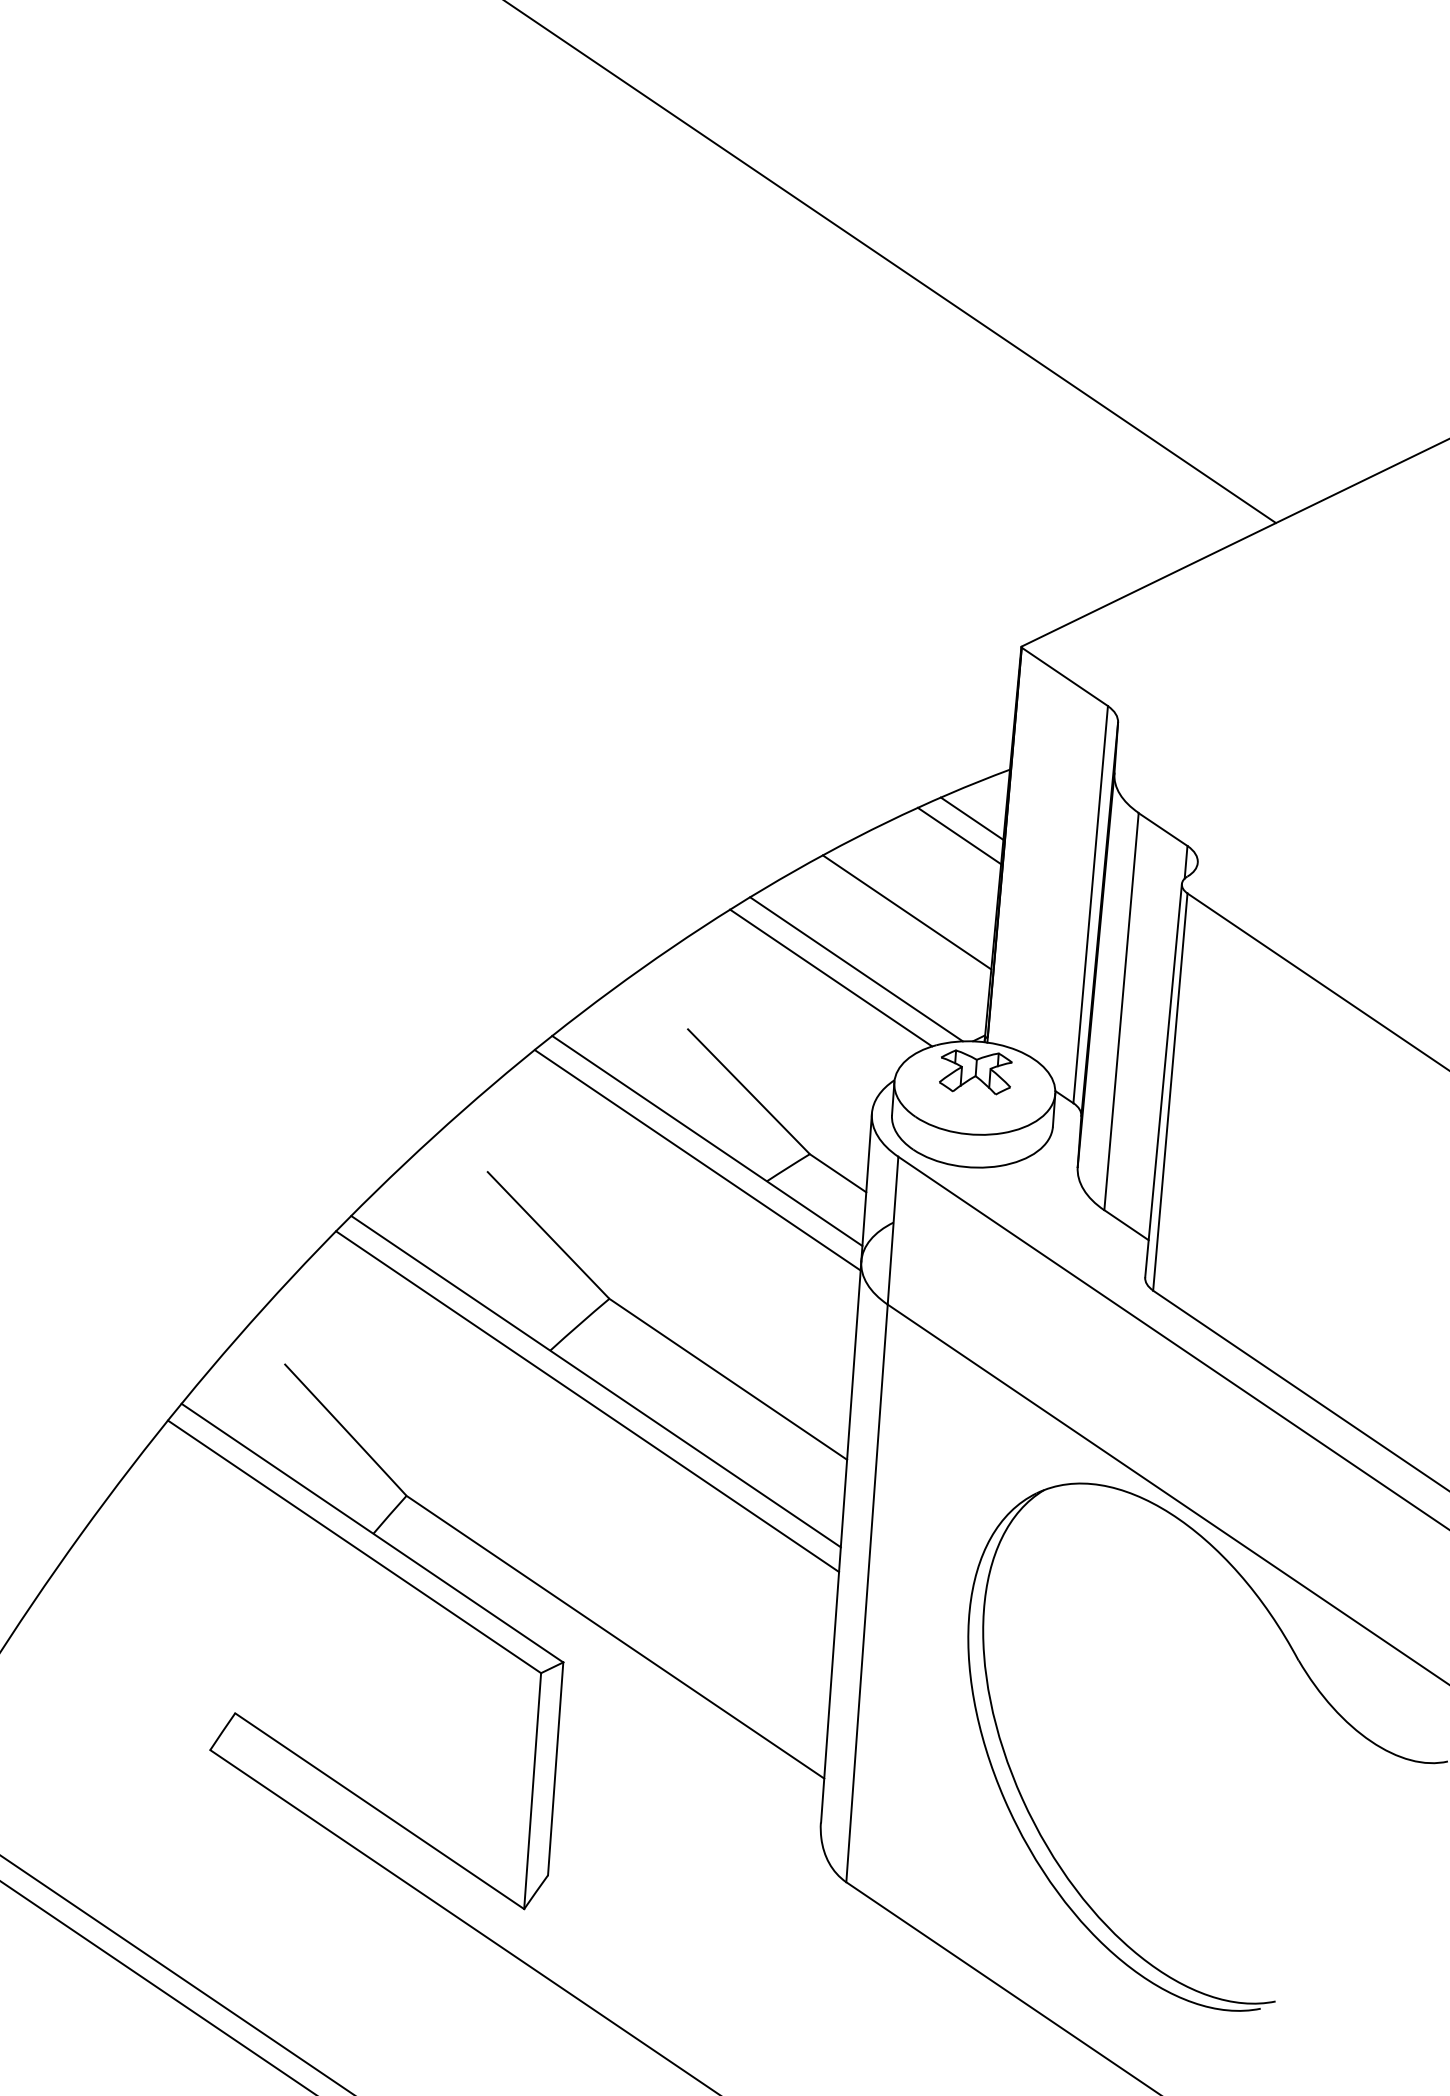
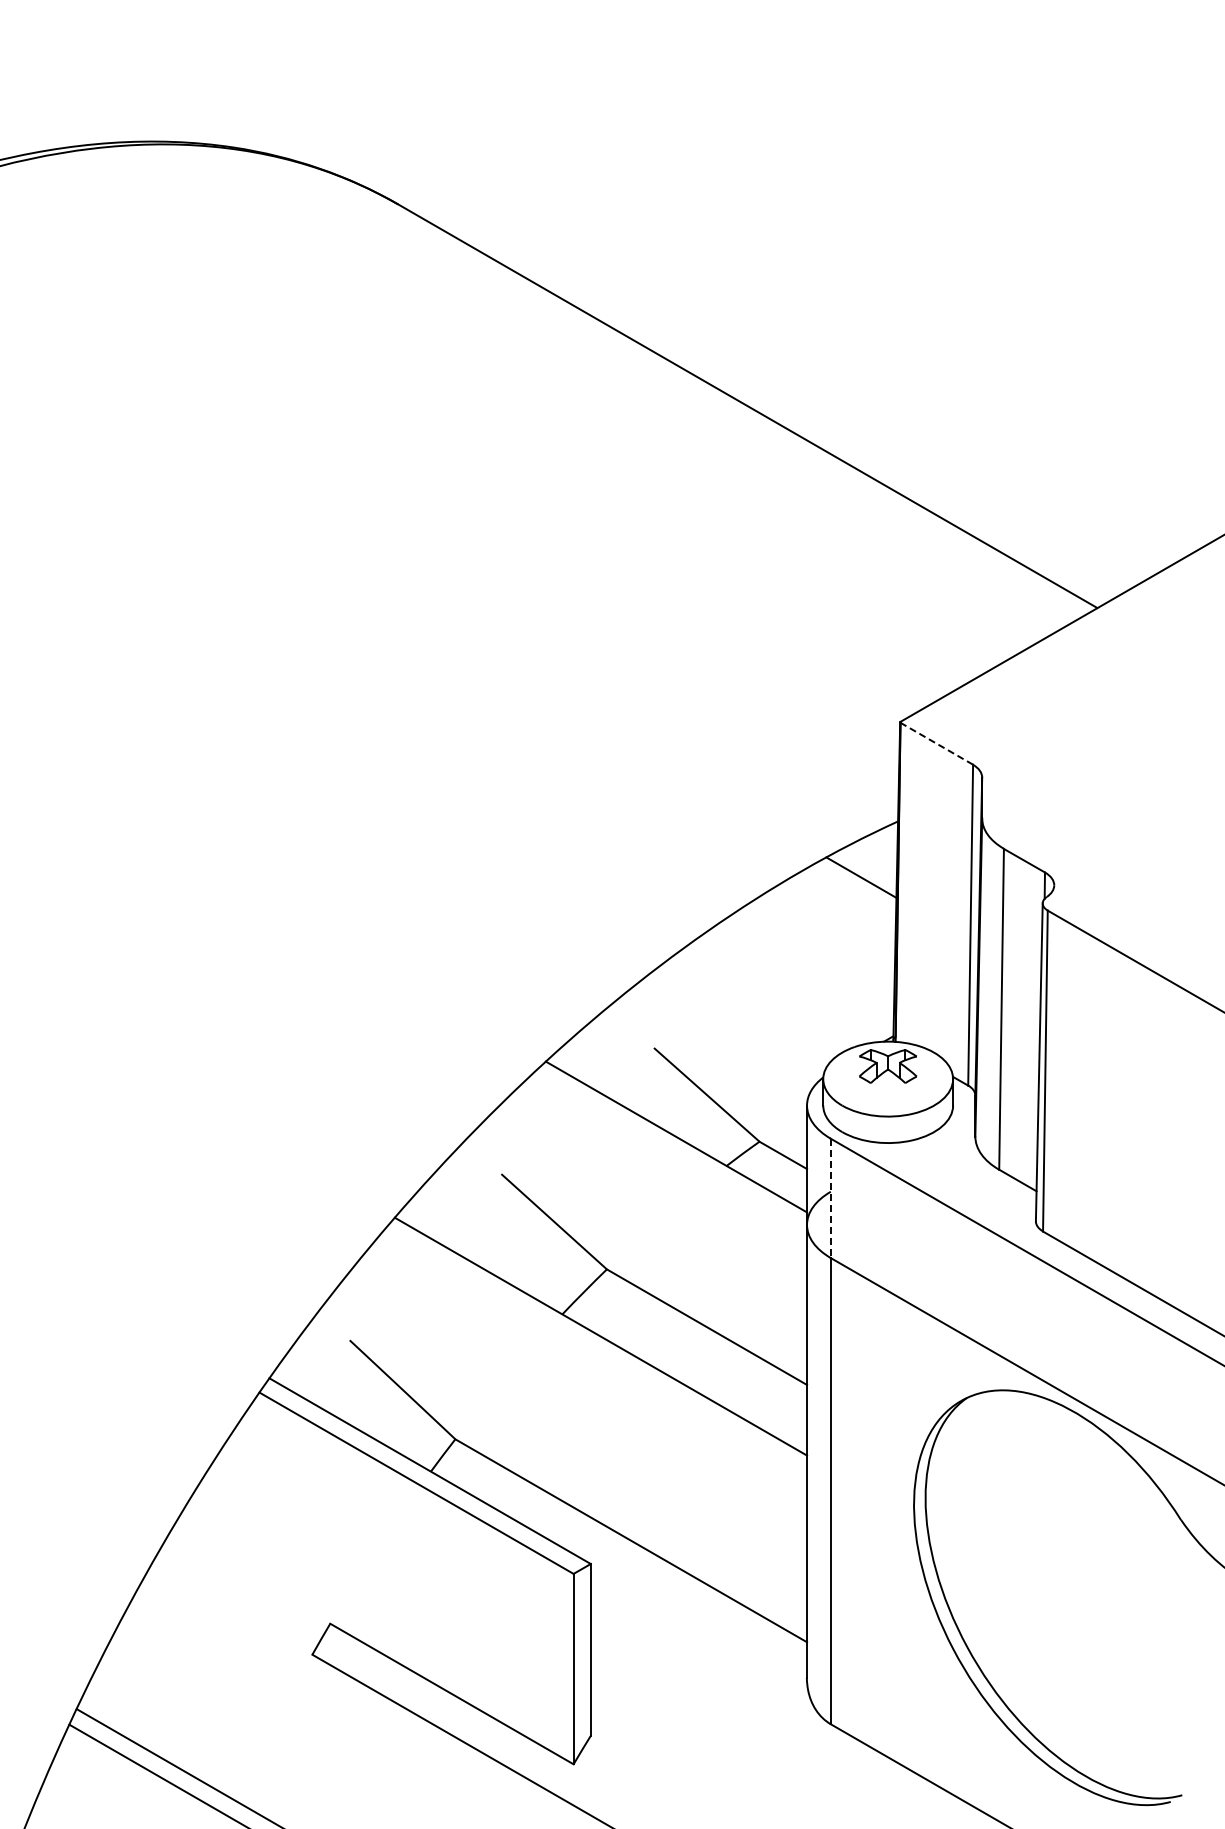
line: (1064, 676) -> (936, 743), solid -> dashed
line: (972, 818) -> (870, 862), removed
line: (906, 911) -> (823, 941), removed
line: (855, 969) -> (785, 990), removed
line: (831, 977) -> (766, 998), removed
line: (697, 1159) -> (669, 1152), removed
line: (892, 1230) -> (830, 1198), solid -> dashed
line: (587, 1400) -> (595, 1352), removed

